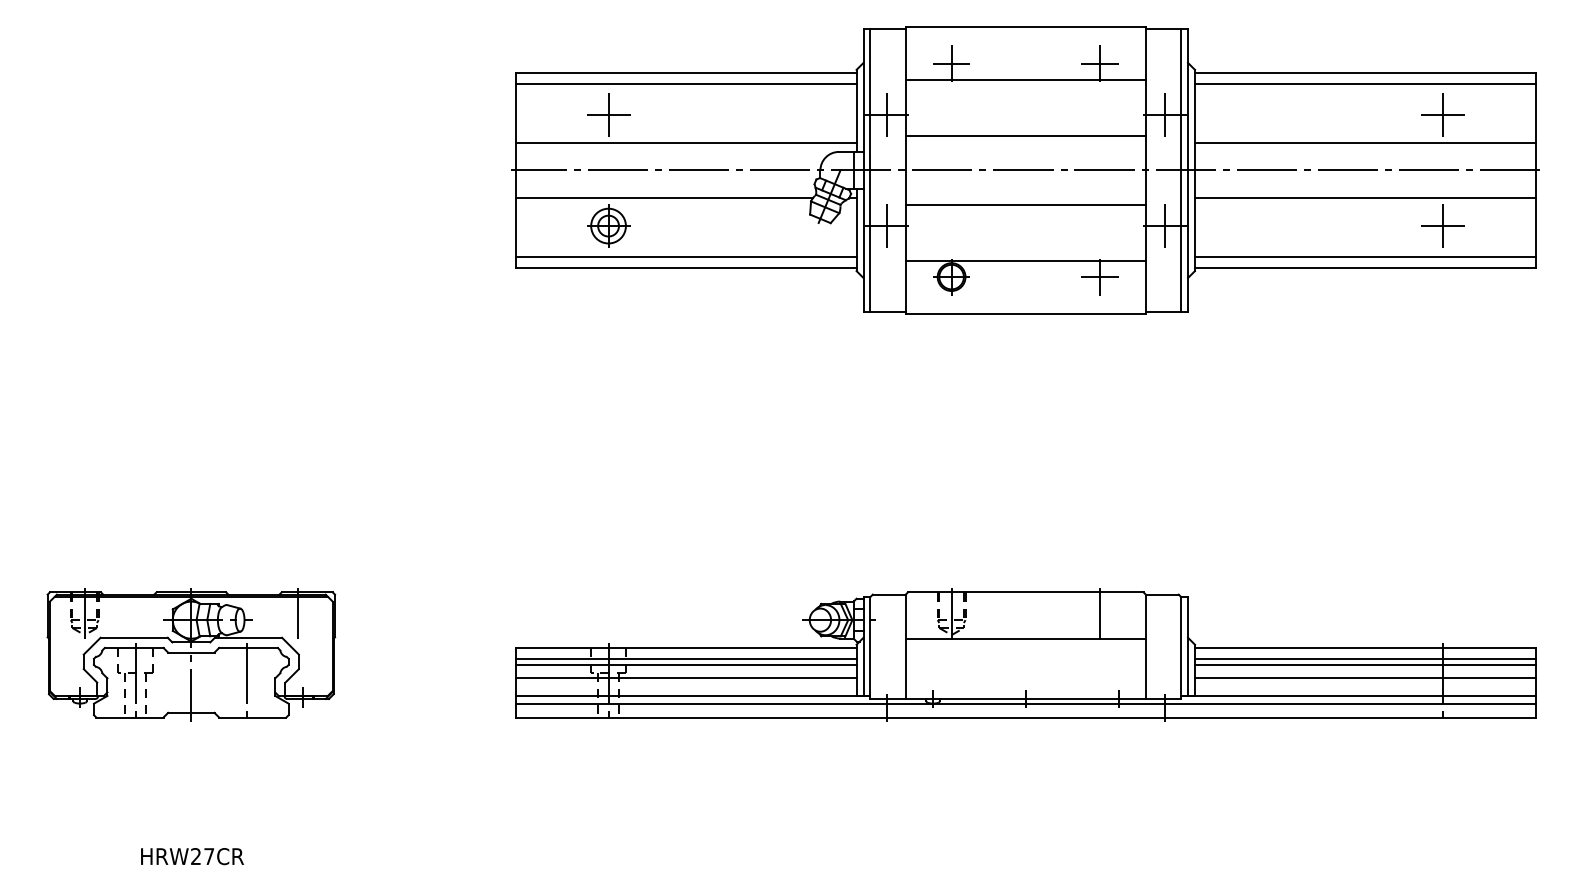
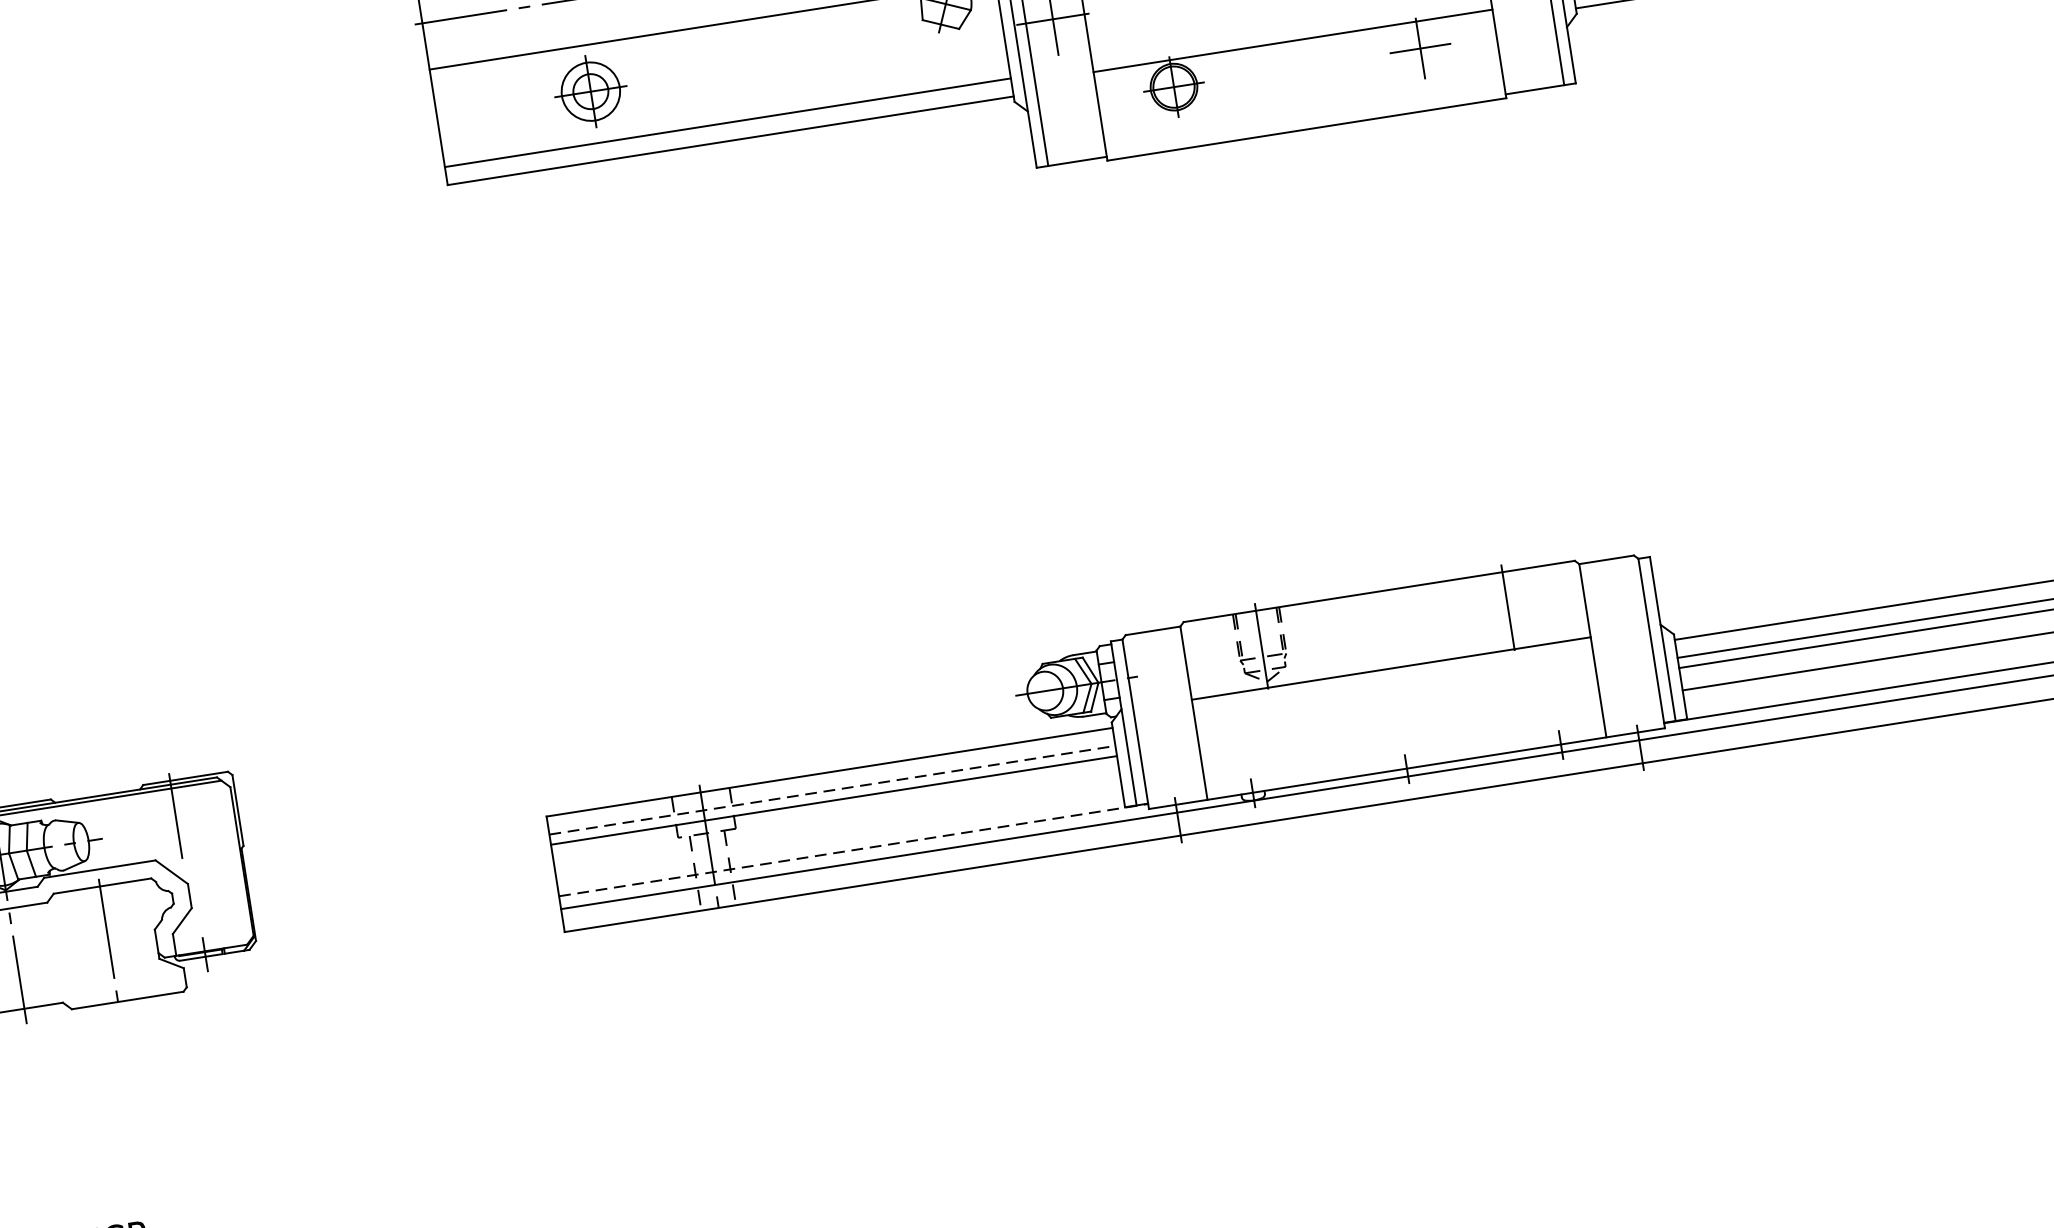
line: (686, 658) -> (832, 789), solid -> dashed
line: (685, 678) -> (836, 823), removed
line: (693, 695) -> (854, 849), solid -> dashed

